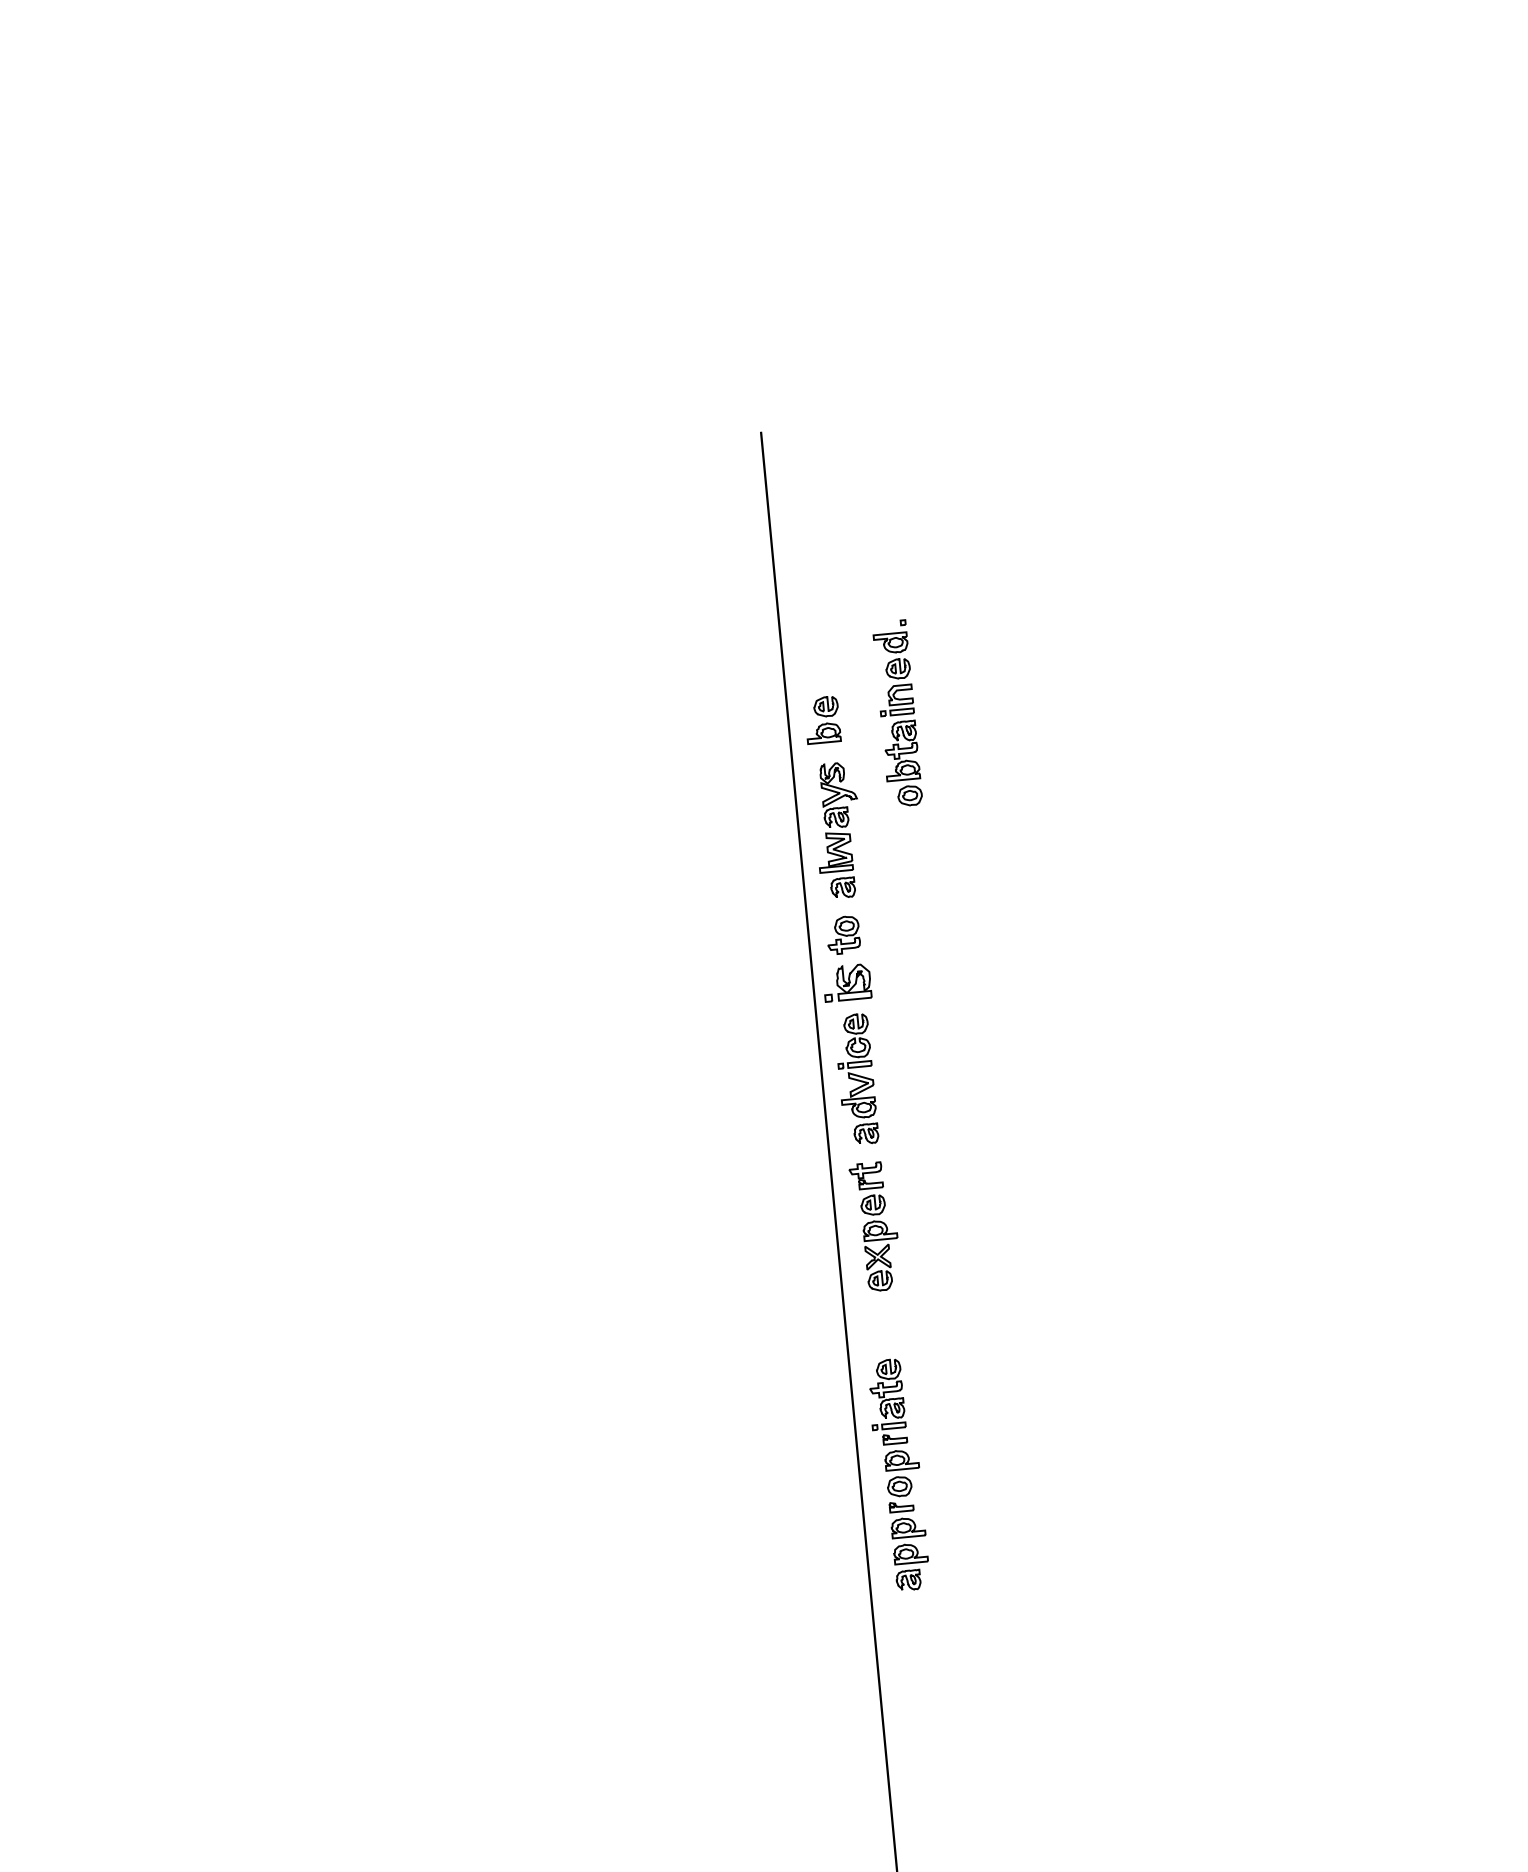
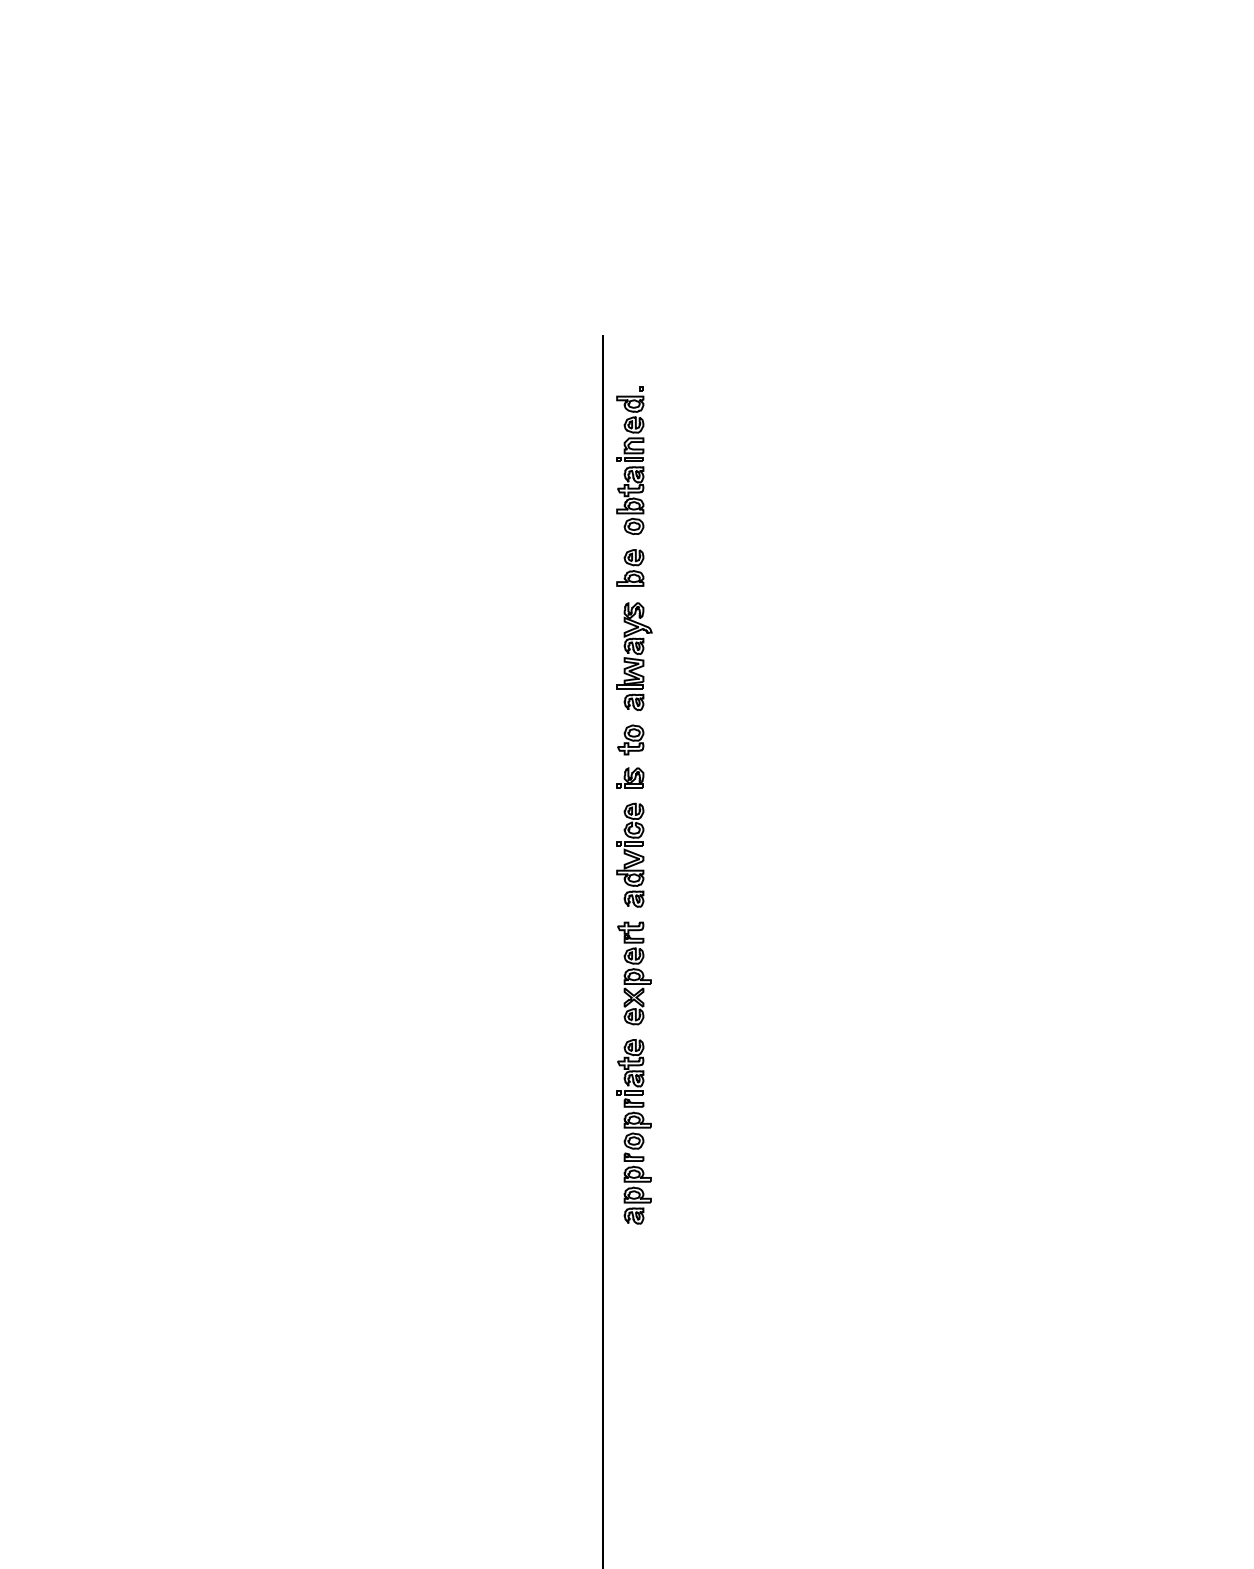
part: (897, 713) -> (630, 460), moved
part: (847, 982) -> (630, 777), size x0.71
part: (897, 1474) -> (633, 1131), moved

